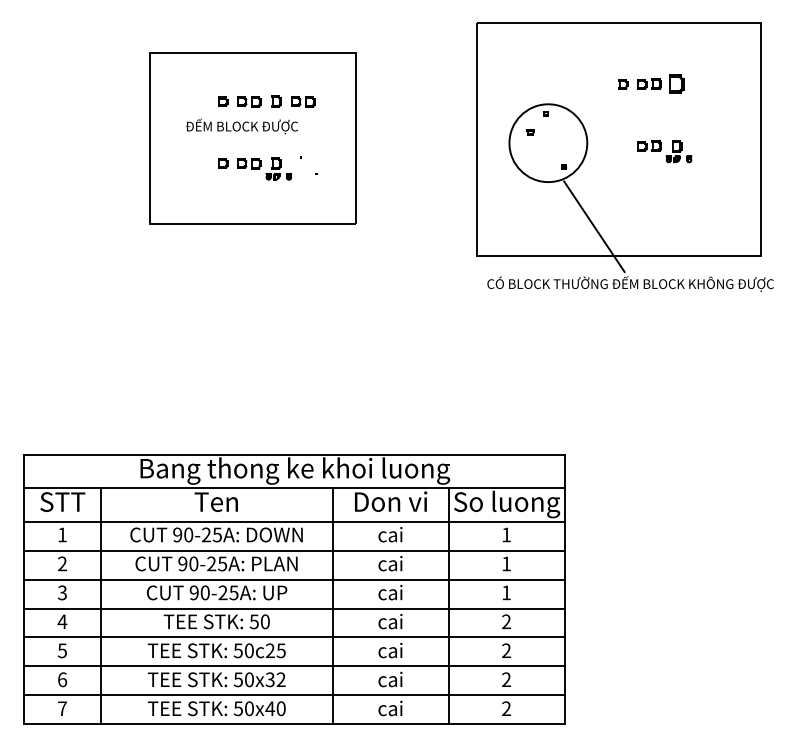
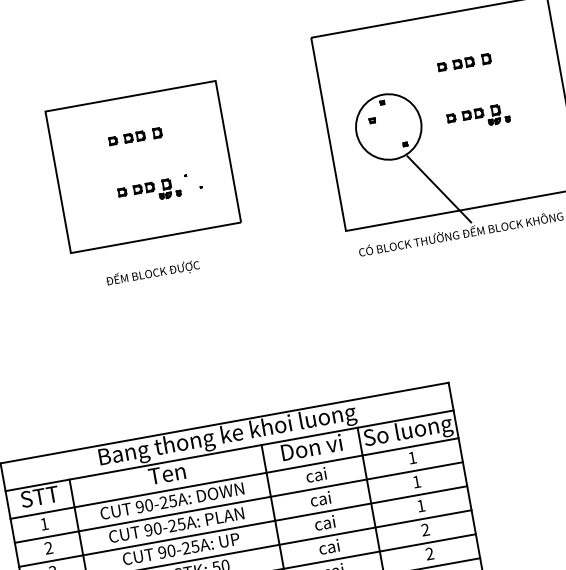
part: (677, 84) -> (487, 59), size x0.62
part: (303, 101) -> (179, 128), removed
text: (241, 126) -> (152, 273), moved
part: (623, 145) -> (451, 117), added

